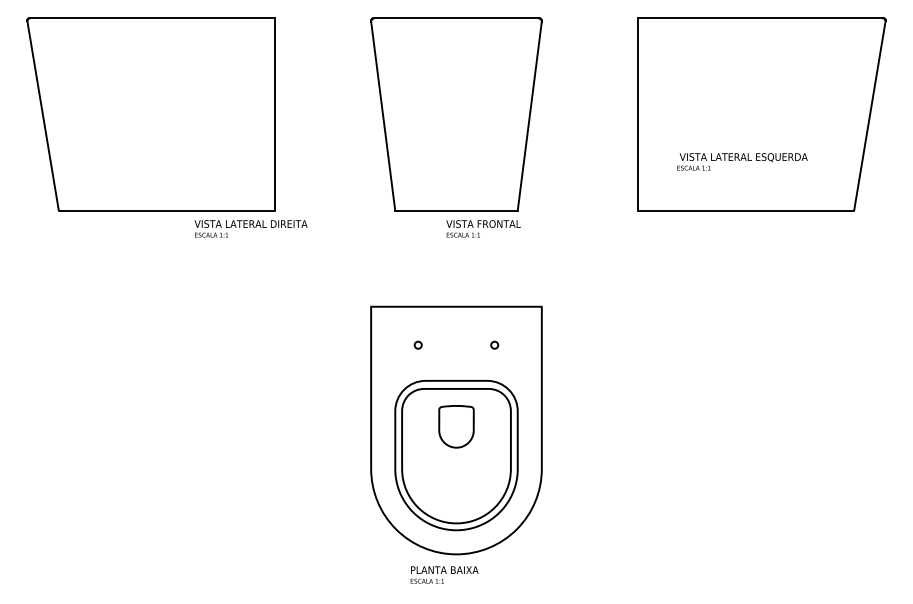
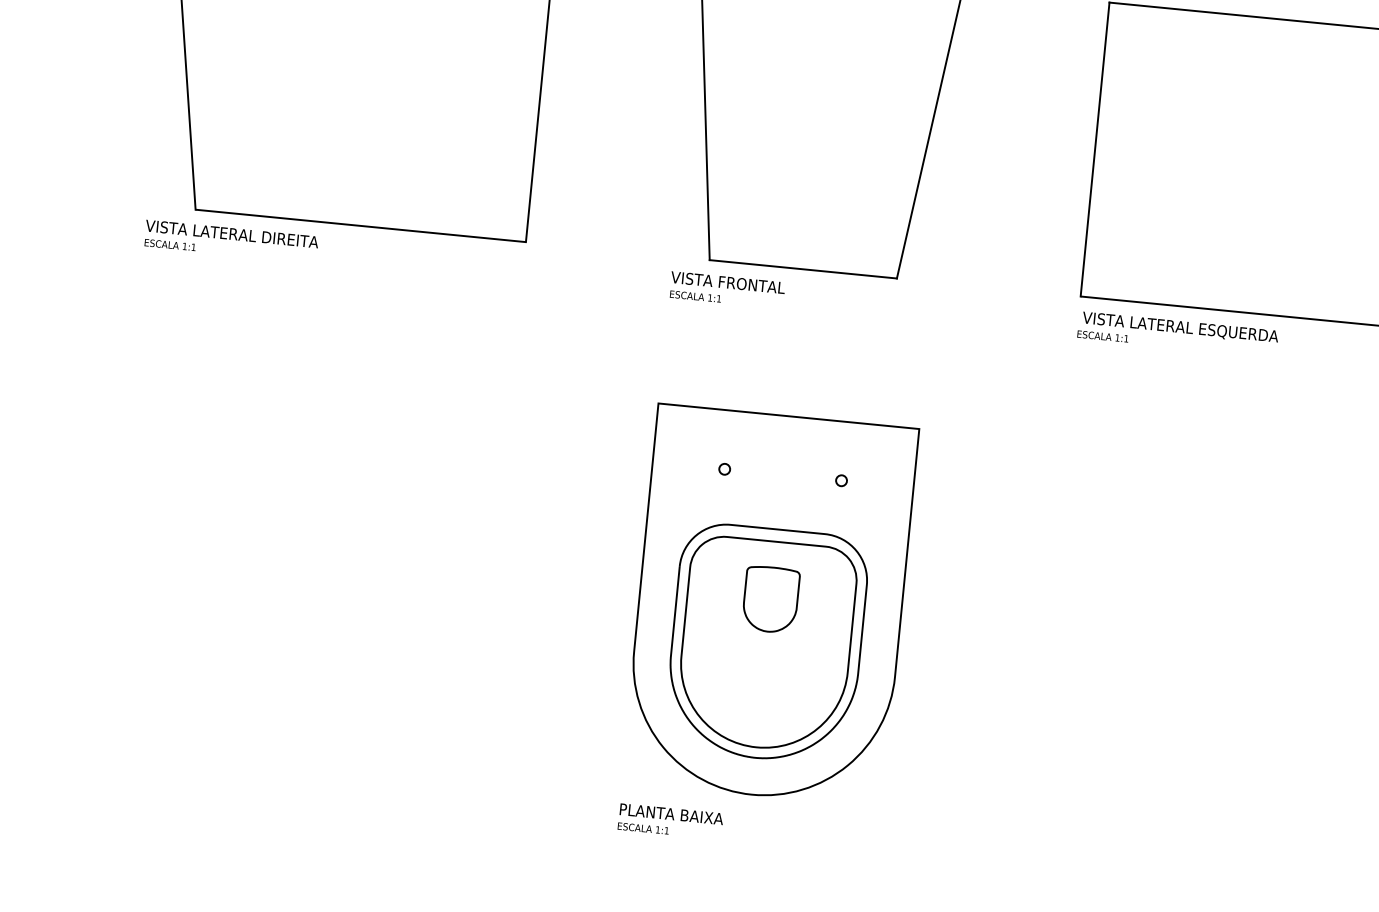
text: (742, 161) -> (1178, 333), moved
text: (250, 228) -> (230, 240), moved
text: (483, 228) -> (727, 289), moved
text: (444, 574) -> (670, 820), moved

